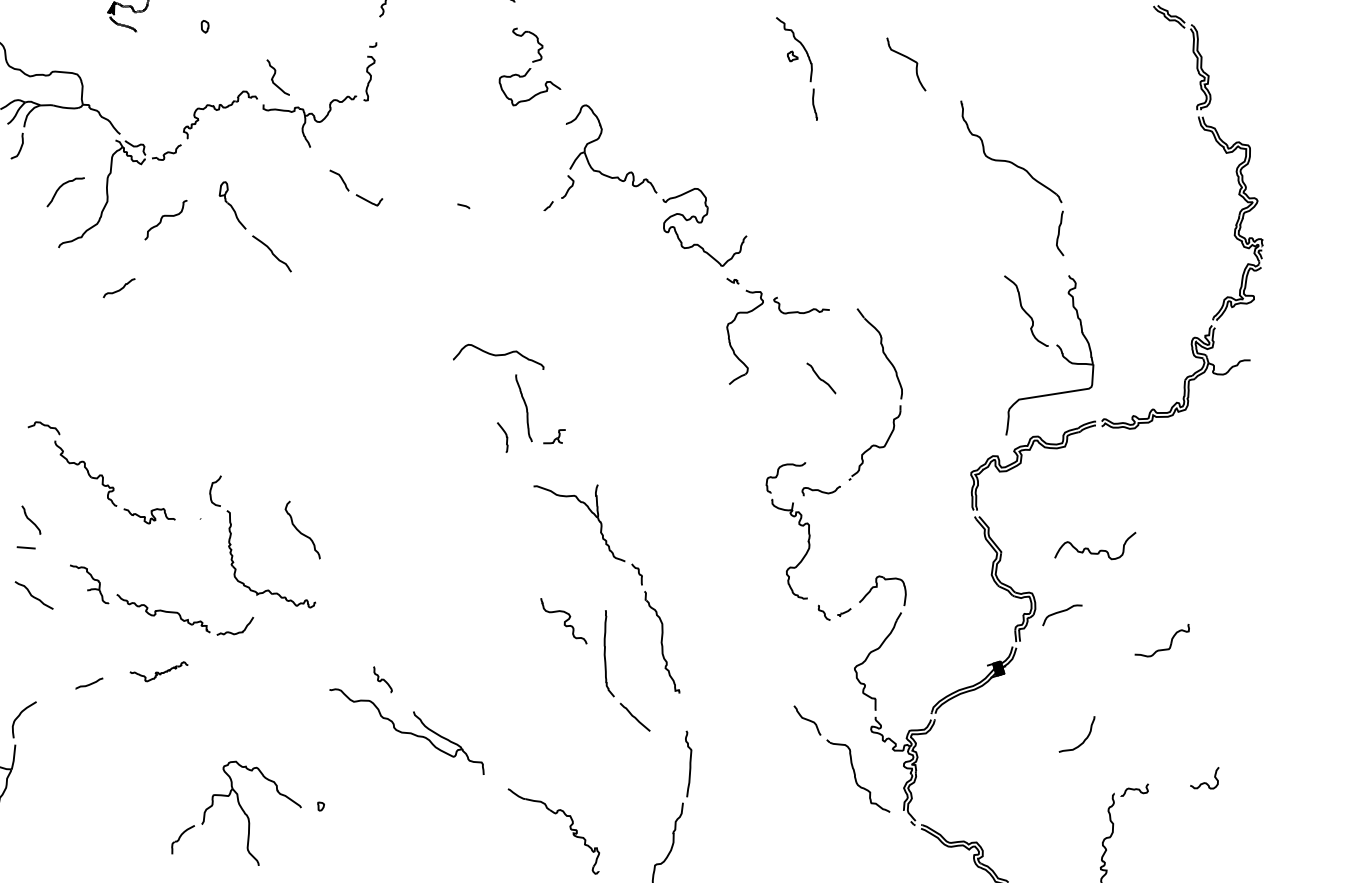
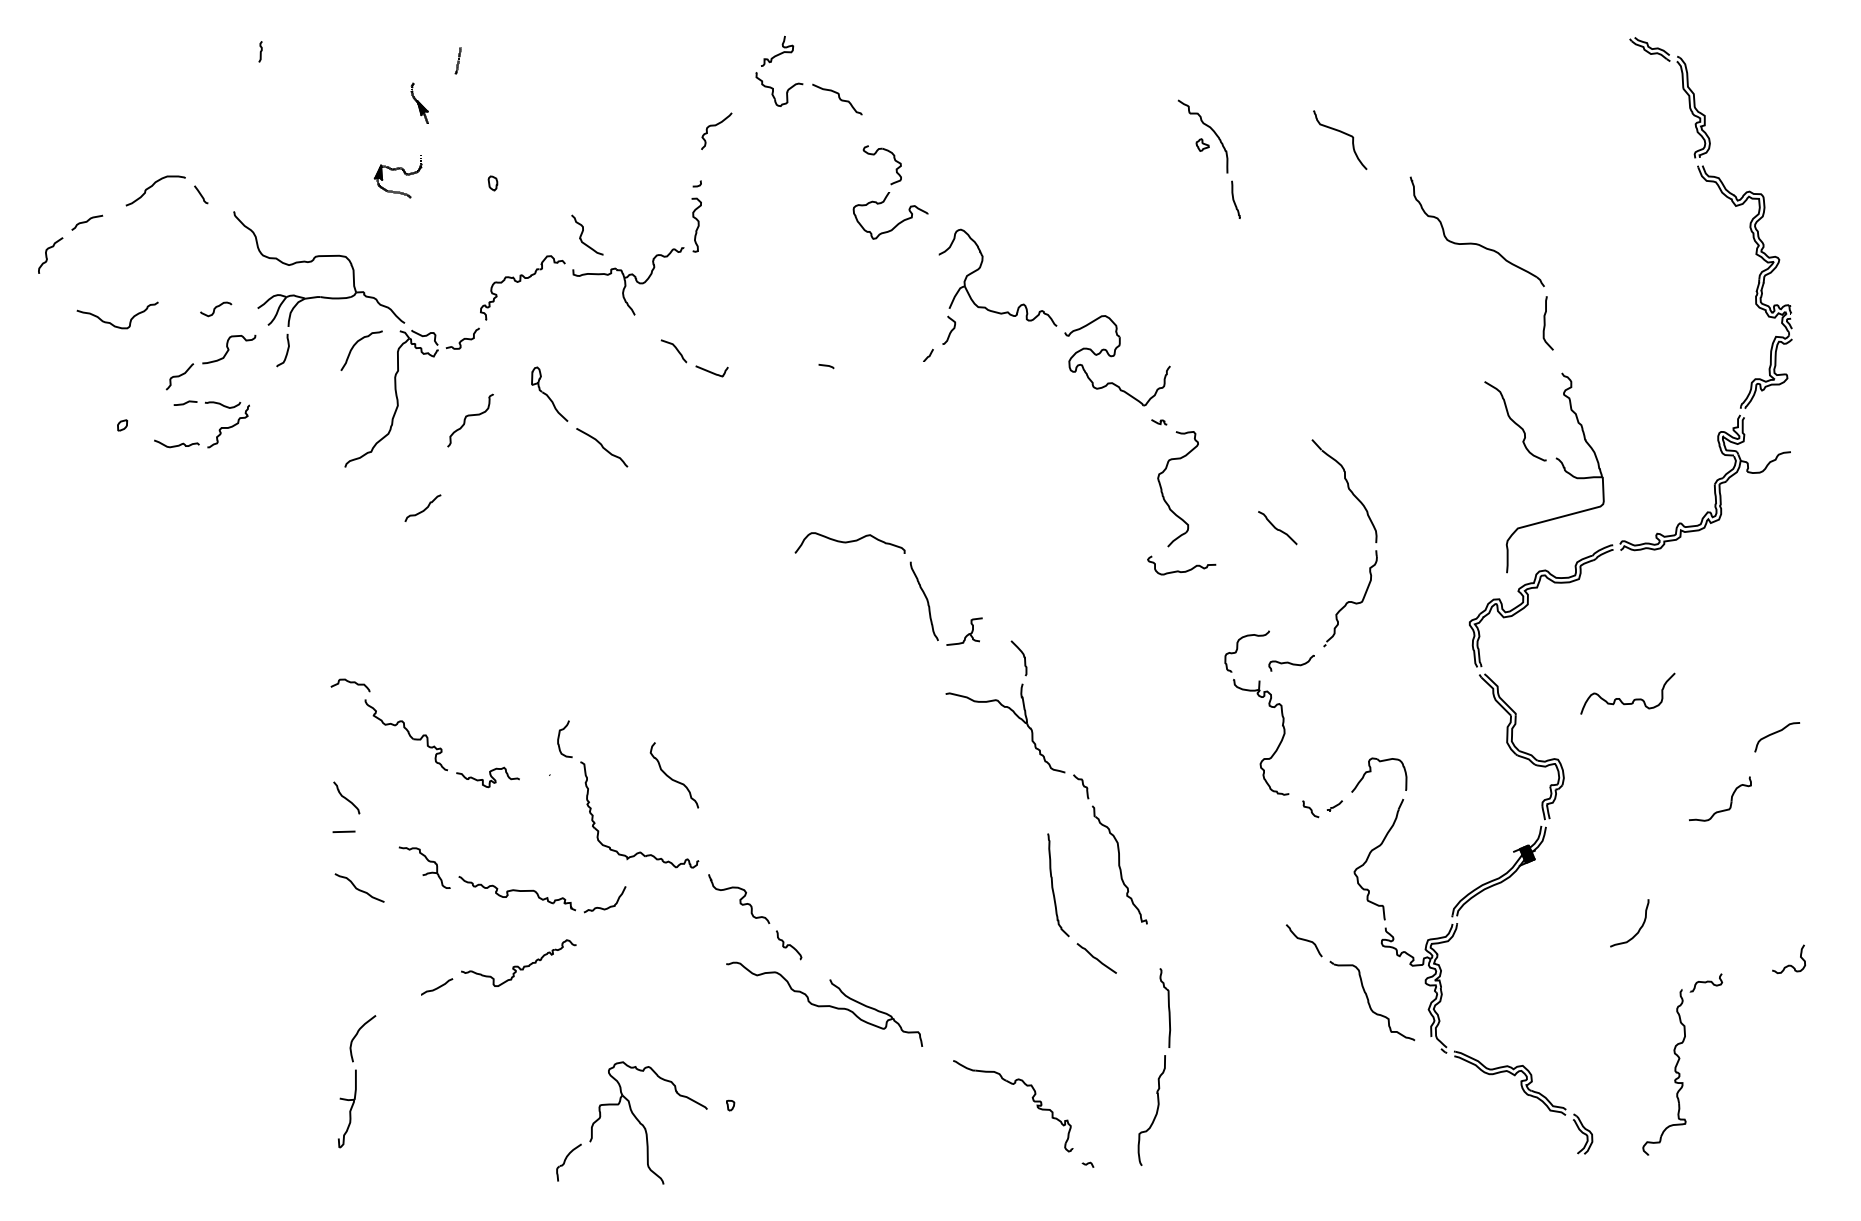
curve: (62, 186) -> (356, 344), moved
curve: (799, 311) -> (1179, 570), moved
curve: (498, 355) -> (849, 542), moved
part: (554, 436) -> (964, 631), size x1.43
curve: (506, 437) -> (1023, 657), moved
curve: (1062, 612) -> (1776, 733), moved
curve: (564, 621) -> (739, 899), moved
part: (158, 670) -> (518, 962), size x1.67

